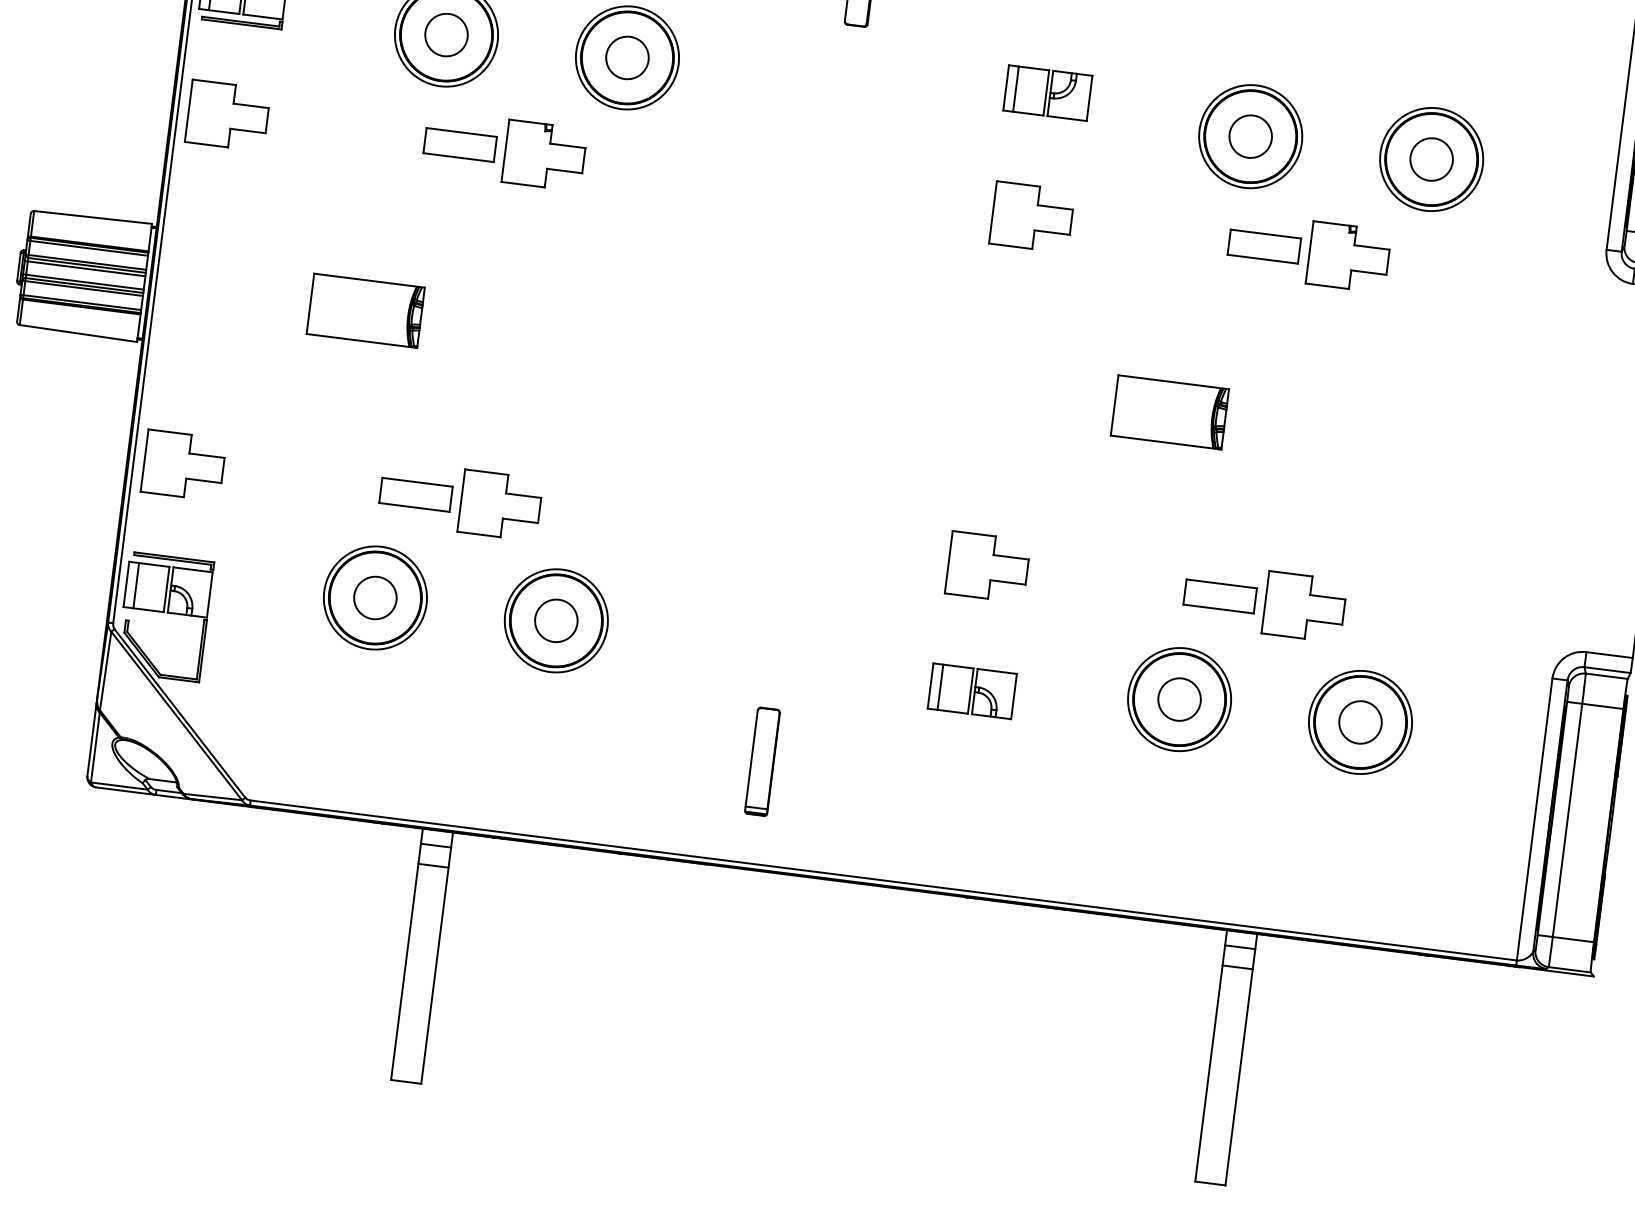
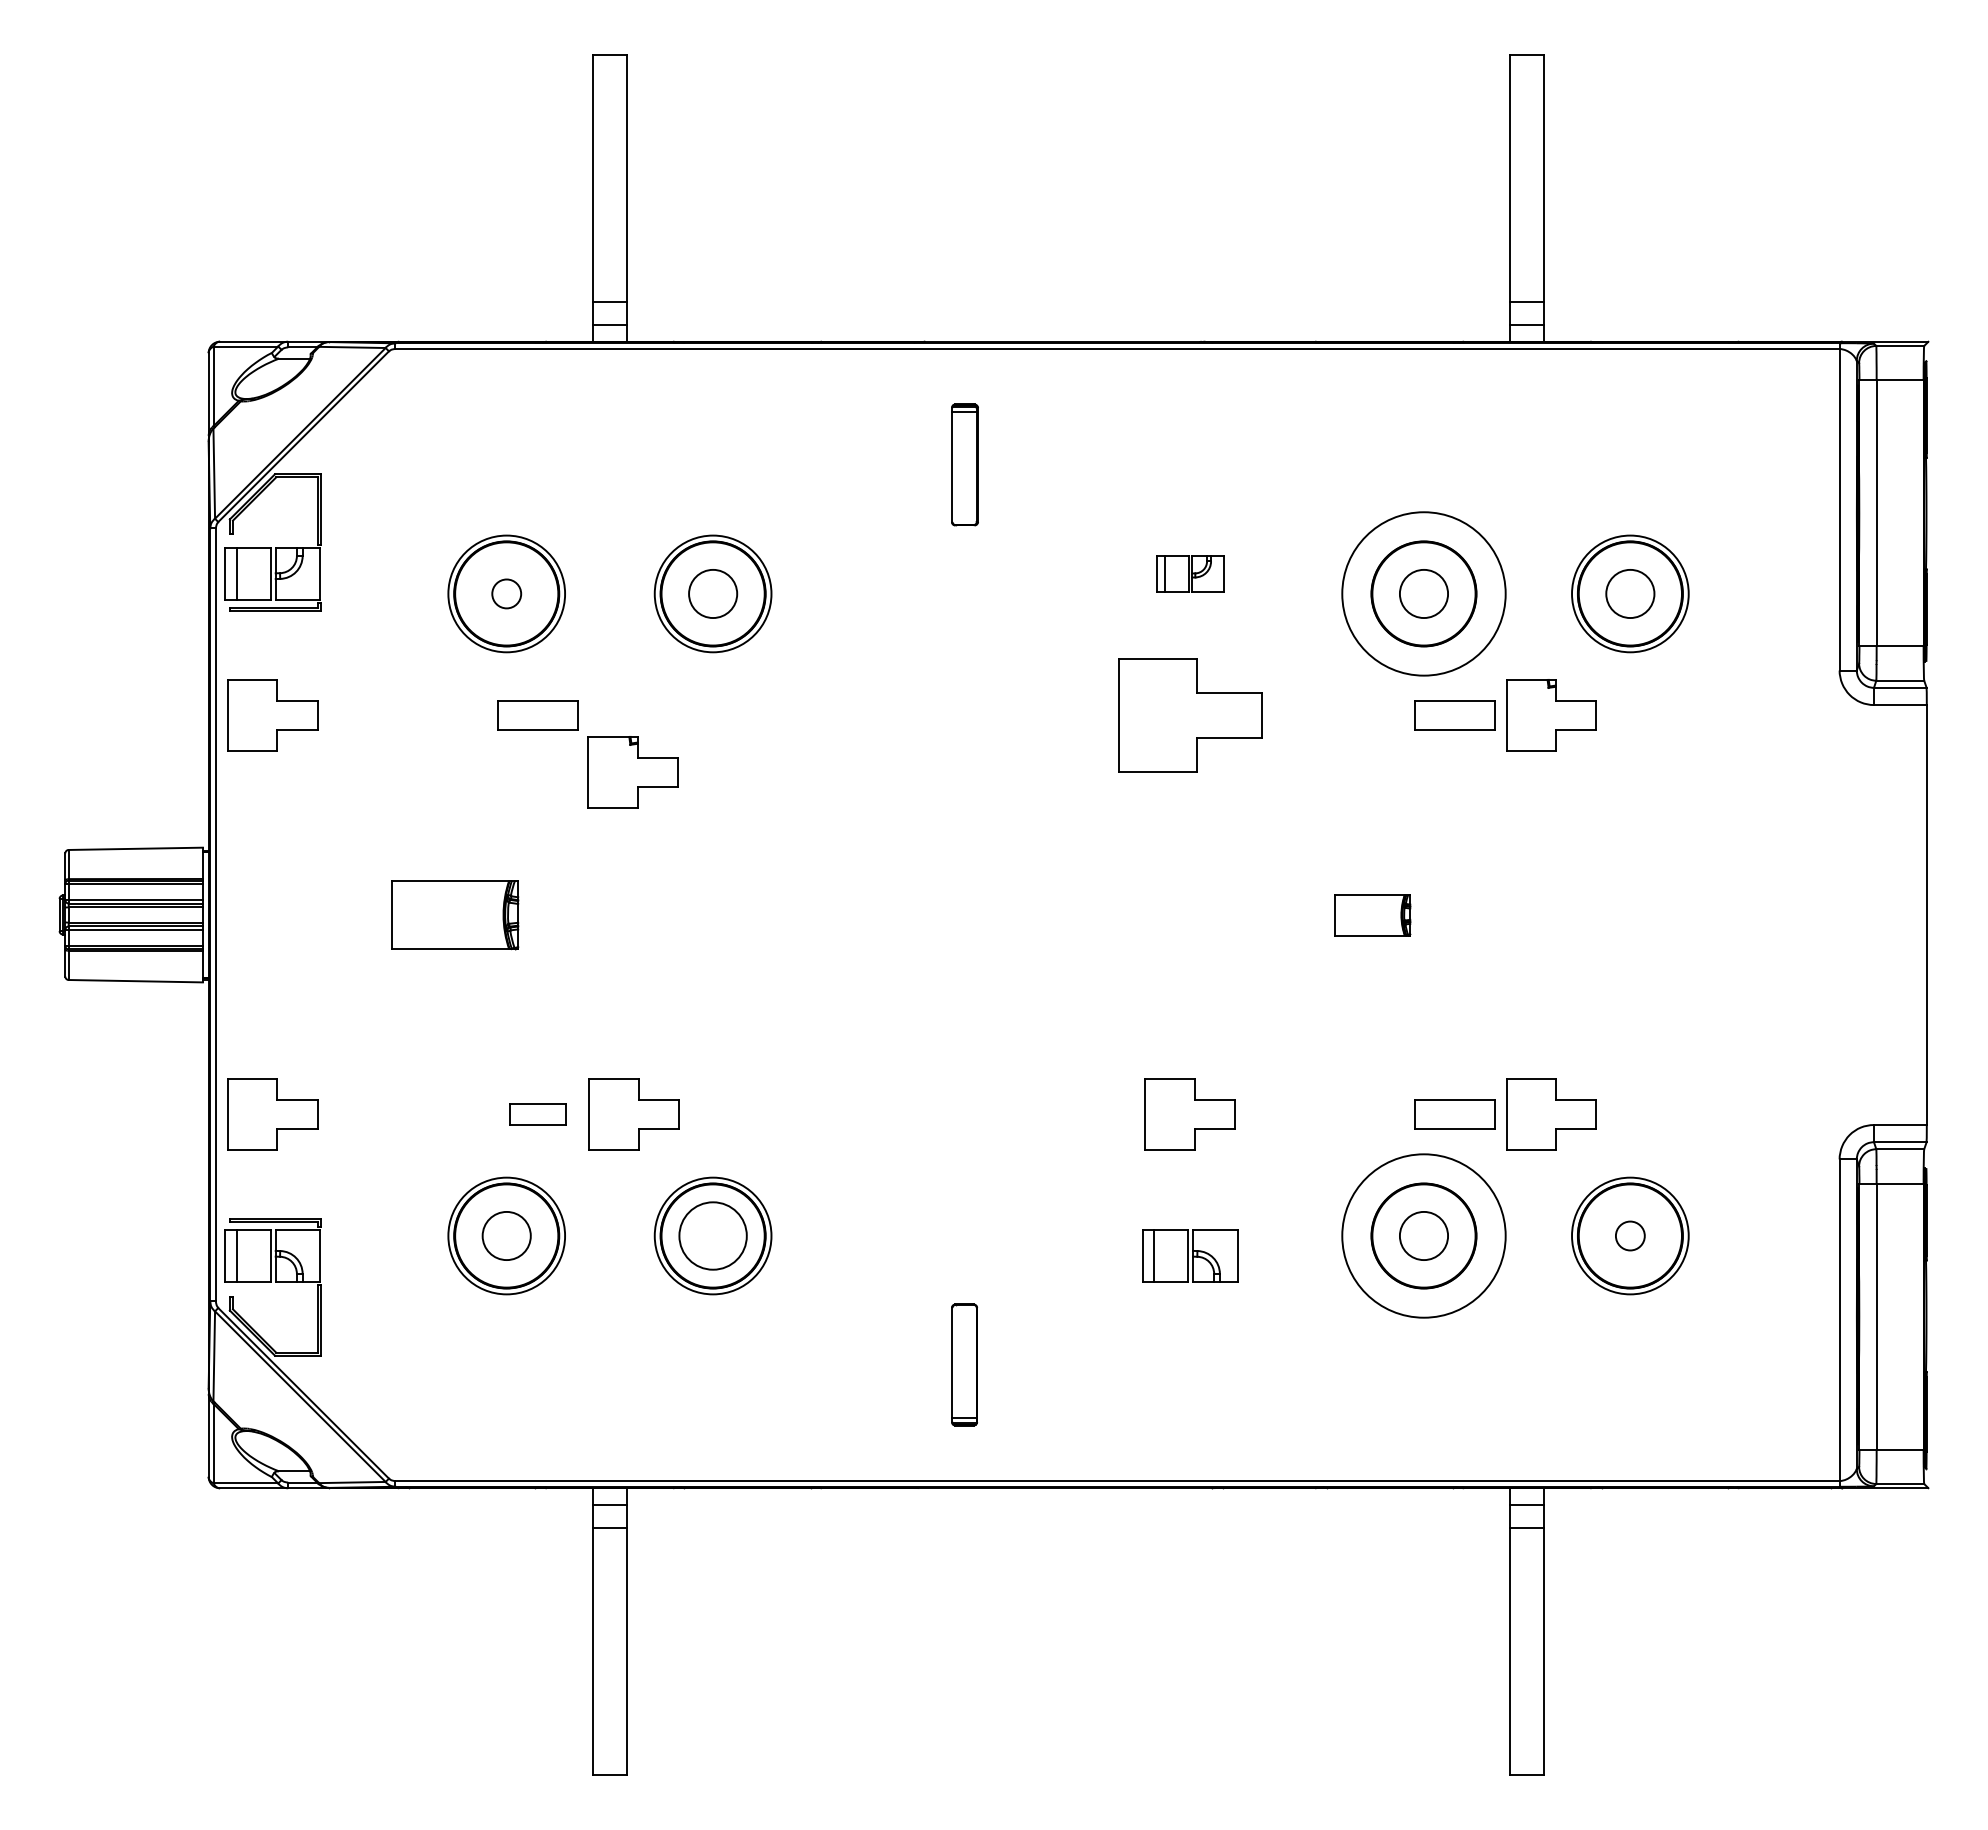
circle: (446, 34) -> (506, 593), size x0.6
part: (1048, 92) -> (1190, 573), size x0.7
circle: (1250, 136) -> (1423, 593), size x1.4
part: (544, 155) -> (632, 772), moved
part: (1031, 217) -> (1189, 715), size x1.6
part: (1169, 412) -> (1372, 915), size x0.6
part: (415, 494) -> (537, 1114), size x0.7
circle: (556, 620) -> (713, 1235), size x1.4
circle: (1179, 699) -> (1423, 1235), size x1.4
circle: (1360, 722) -> (1630, 1235), size x0.6

